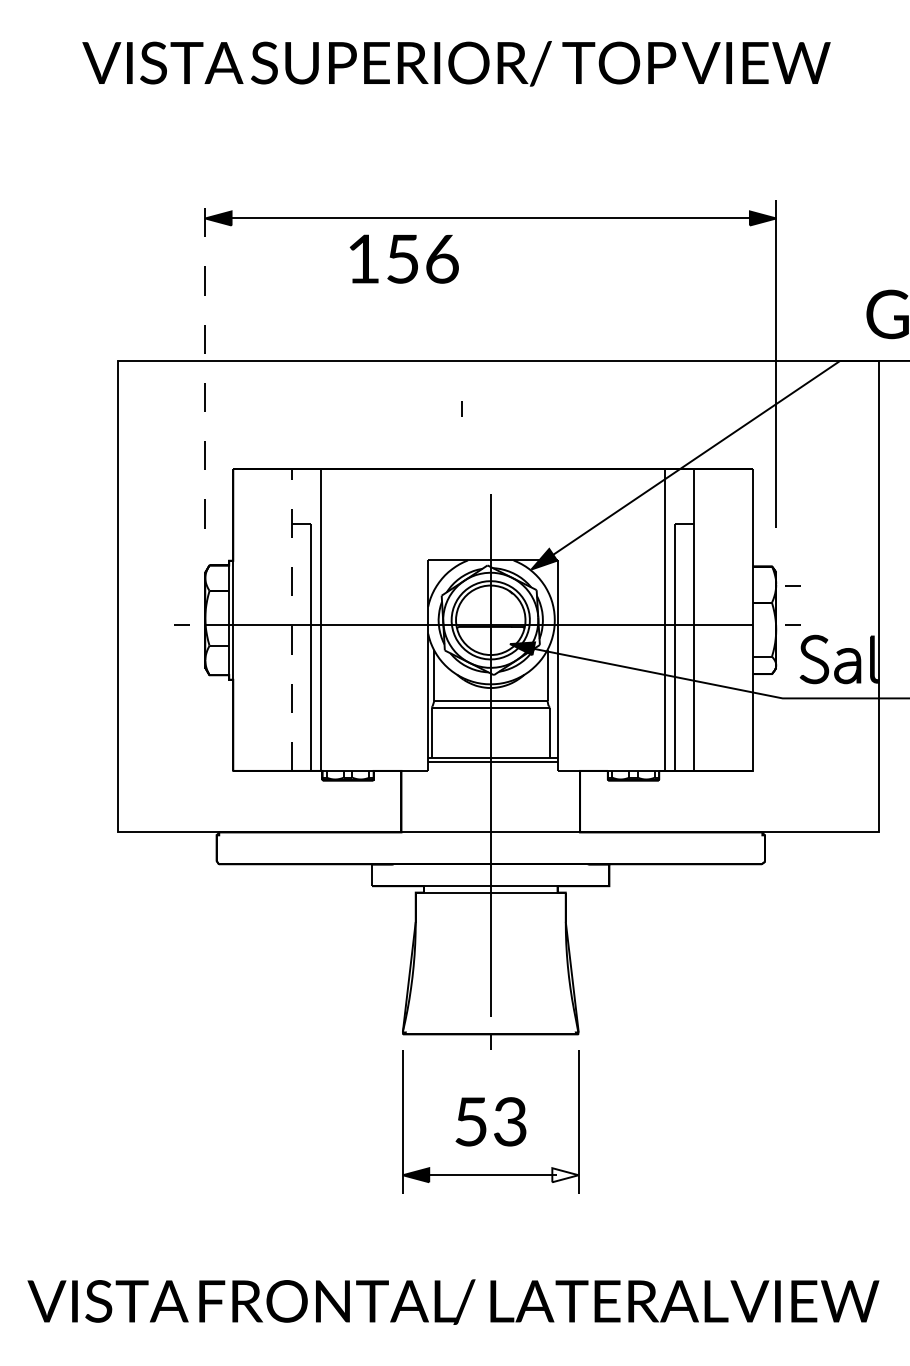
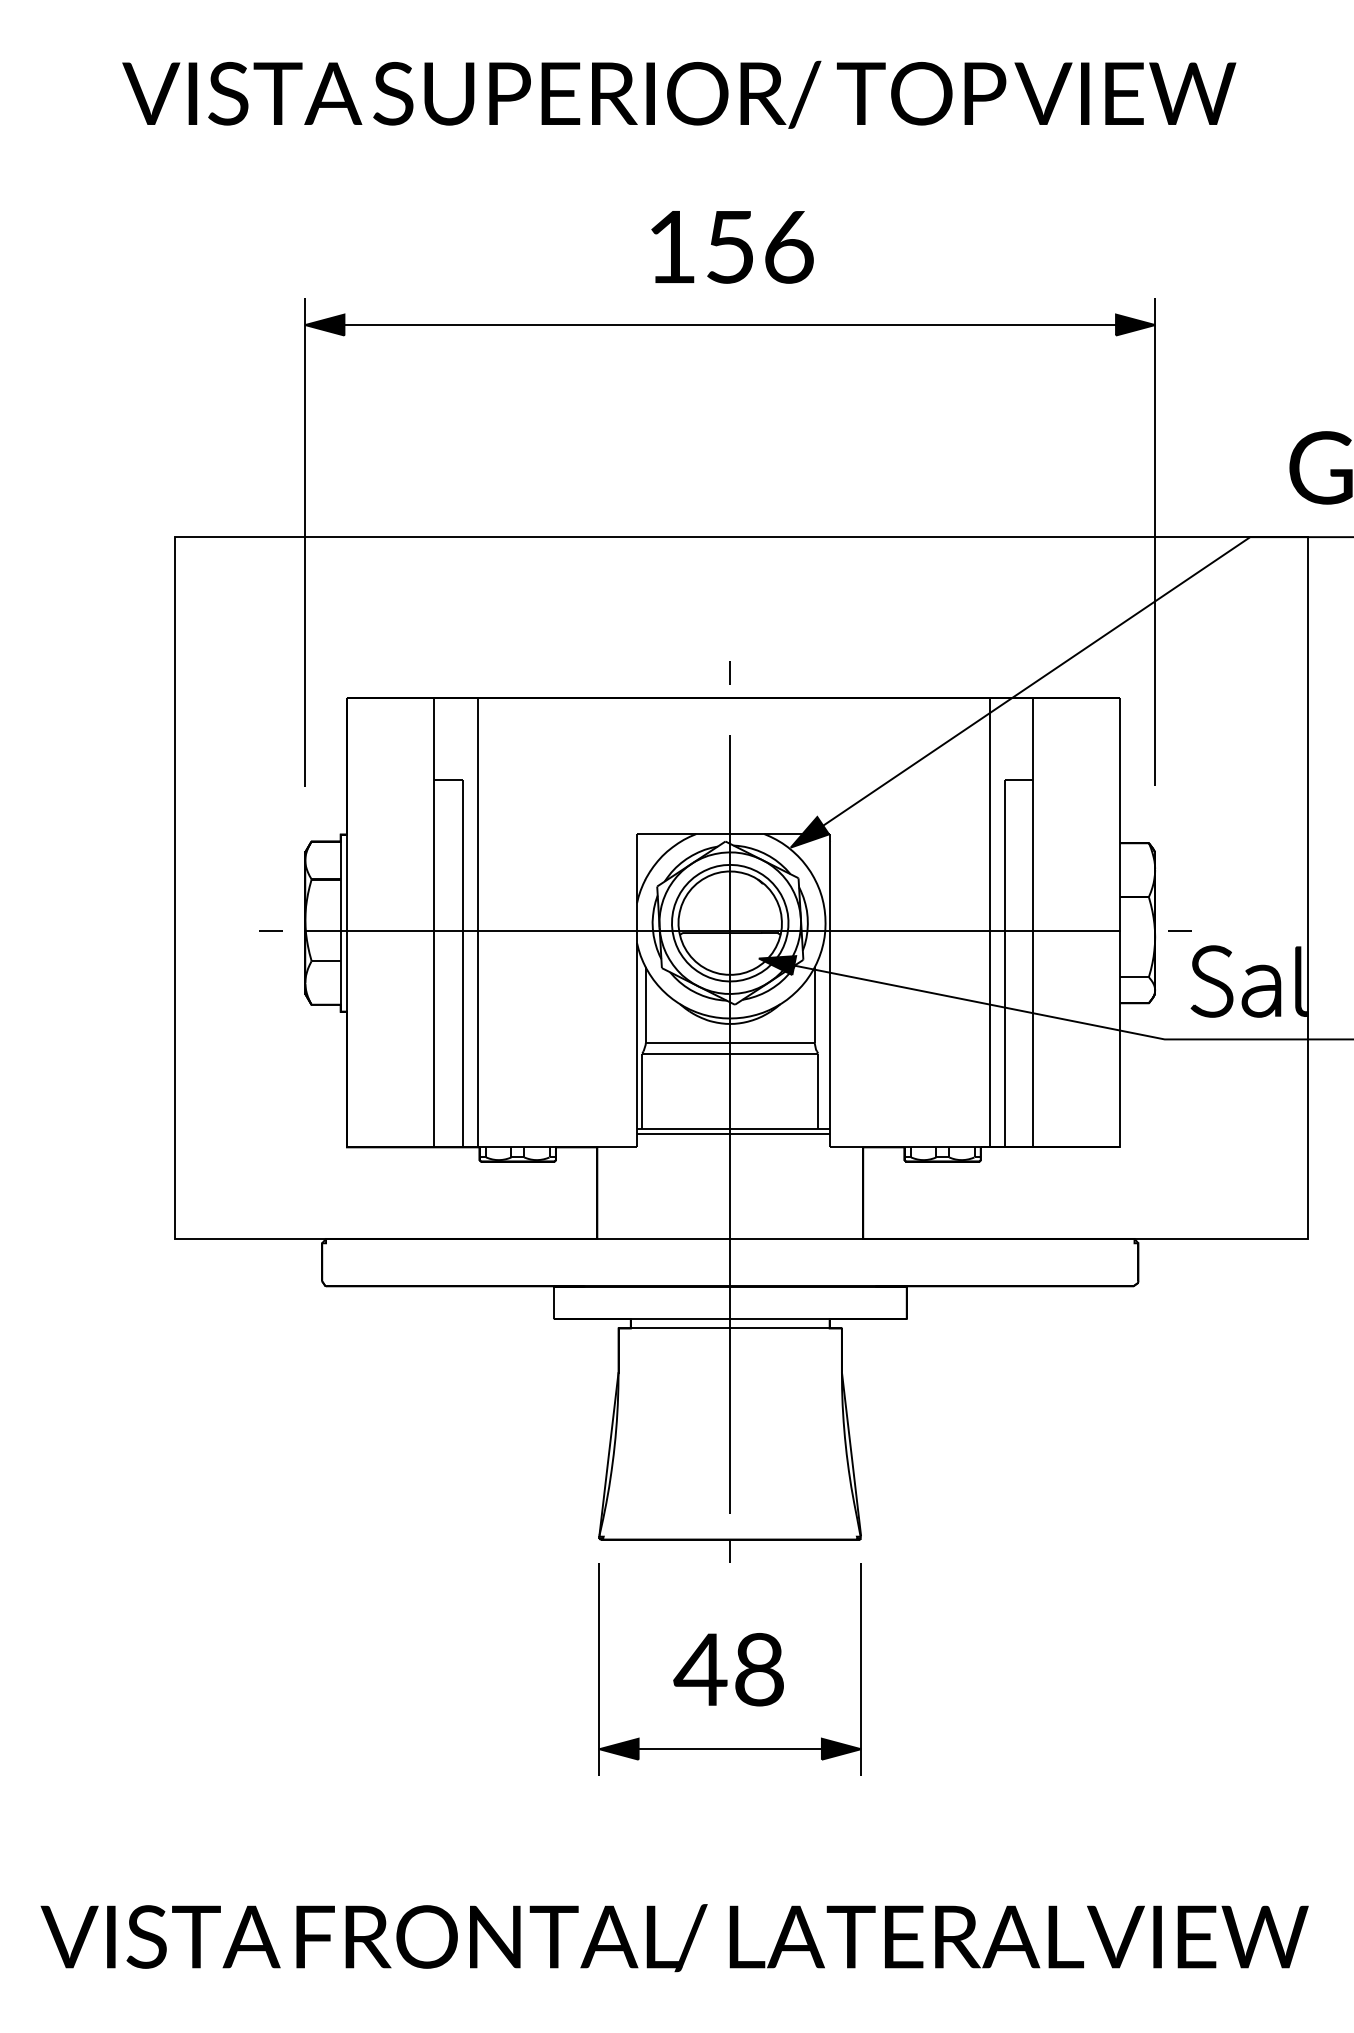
text: (403, 258) -> (731, 246), moved
line: (205, 363) -> (305, 540), dashed -> solid
line: (461, 408) -> (729, 671), moved
line: (792, 585) -> (1179, 871), removed
line: (291, 619) -> (433, 921), dashed -> solid
text: (489, 1121) -> (728, 1669), 53 -> 48
fill: (565, 1175) -> (841, 1749), added

